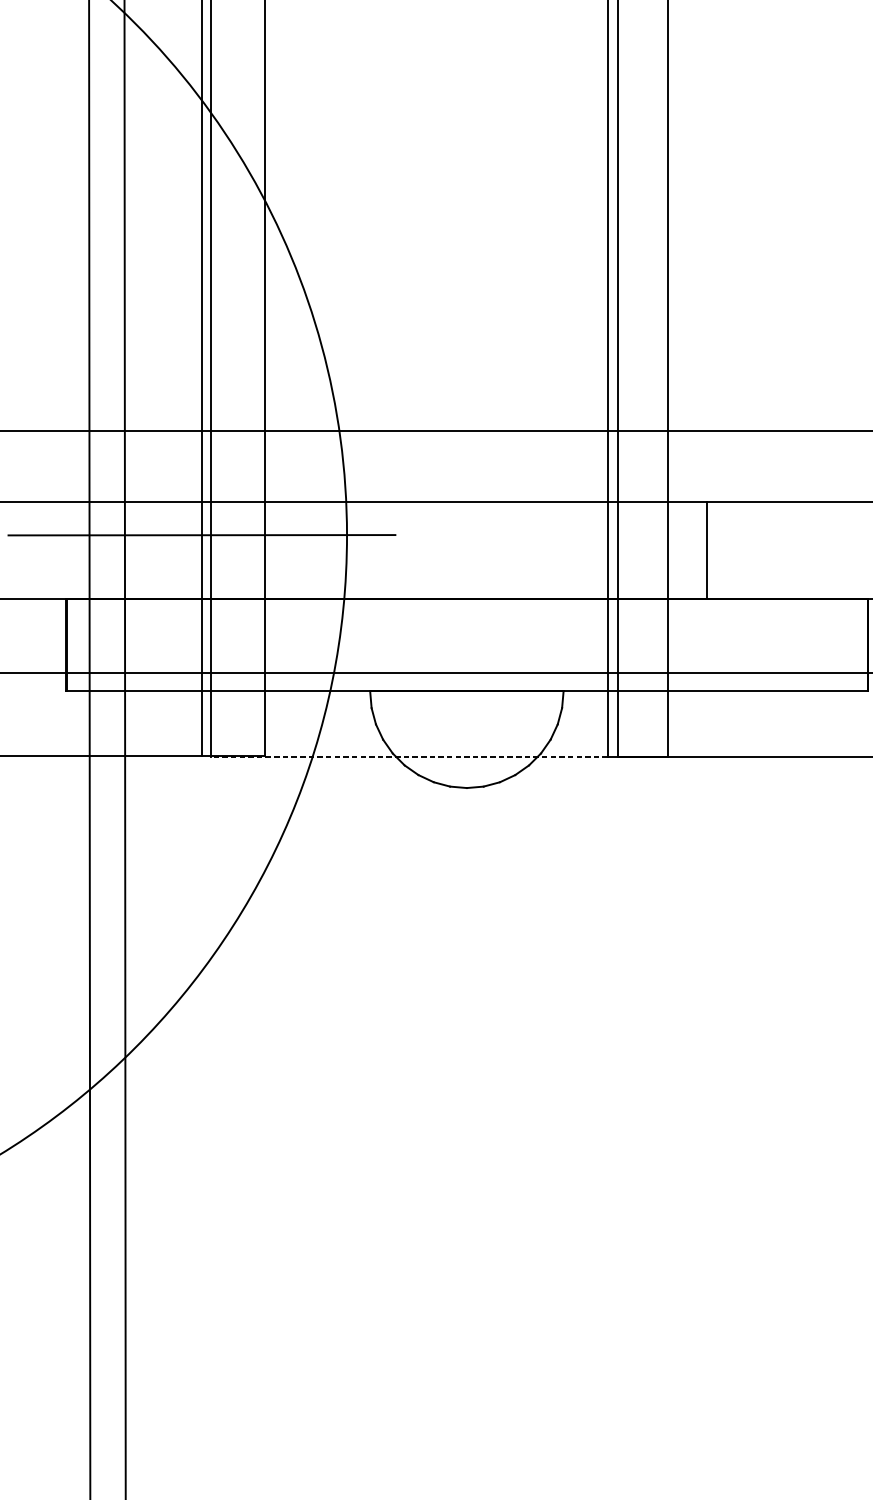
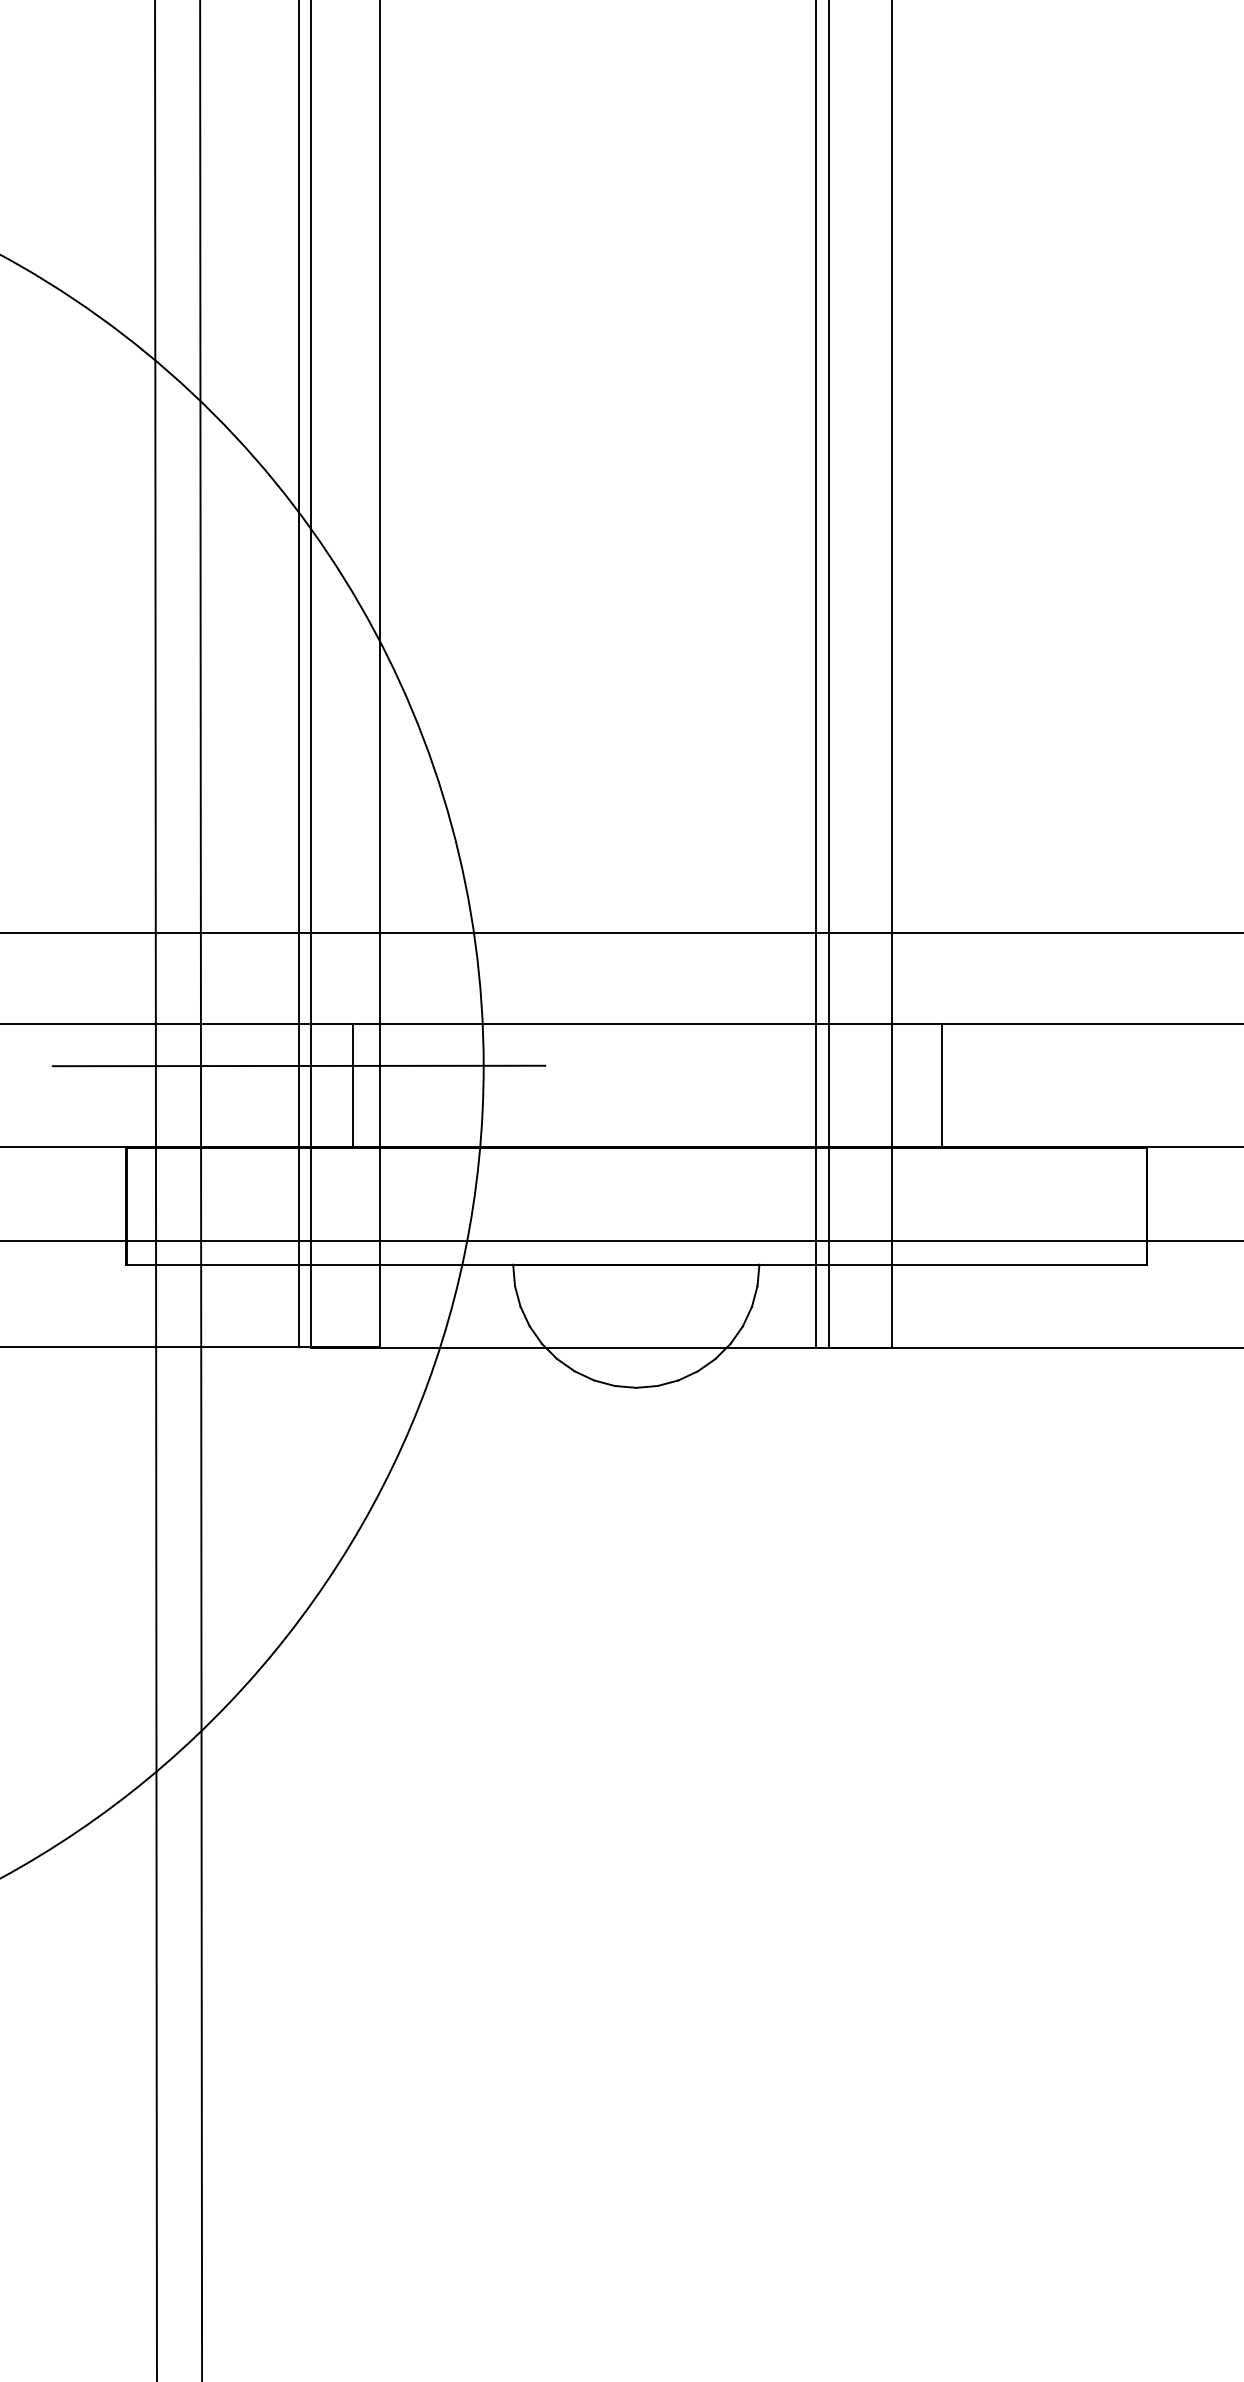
line: (244, 550) -> (353, 1085), added
line: (409, 756) -> (563, 1347), dashed -> solid

